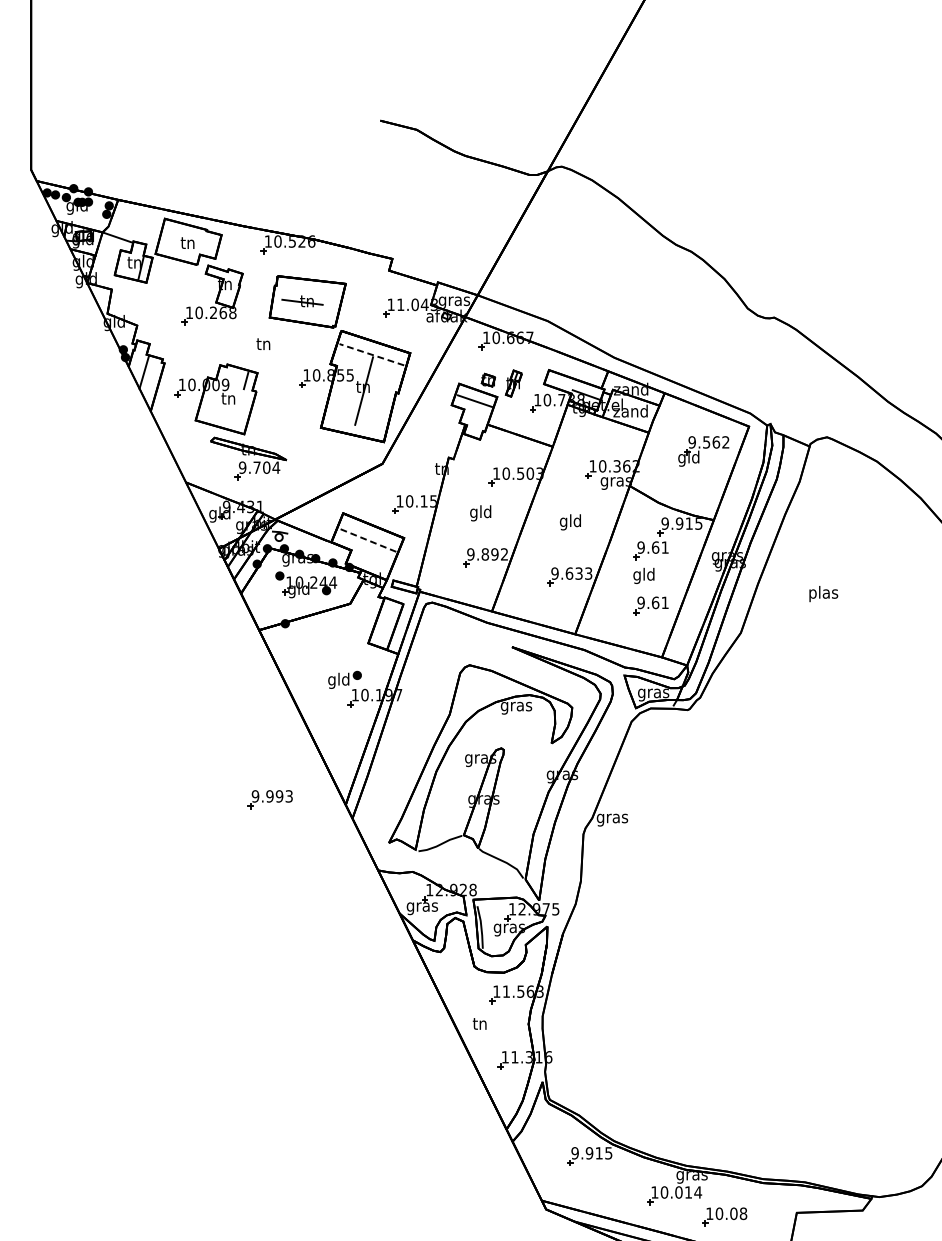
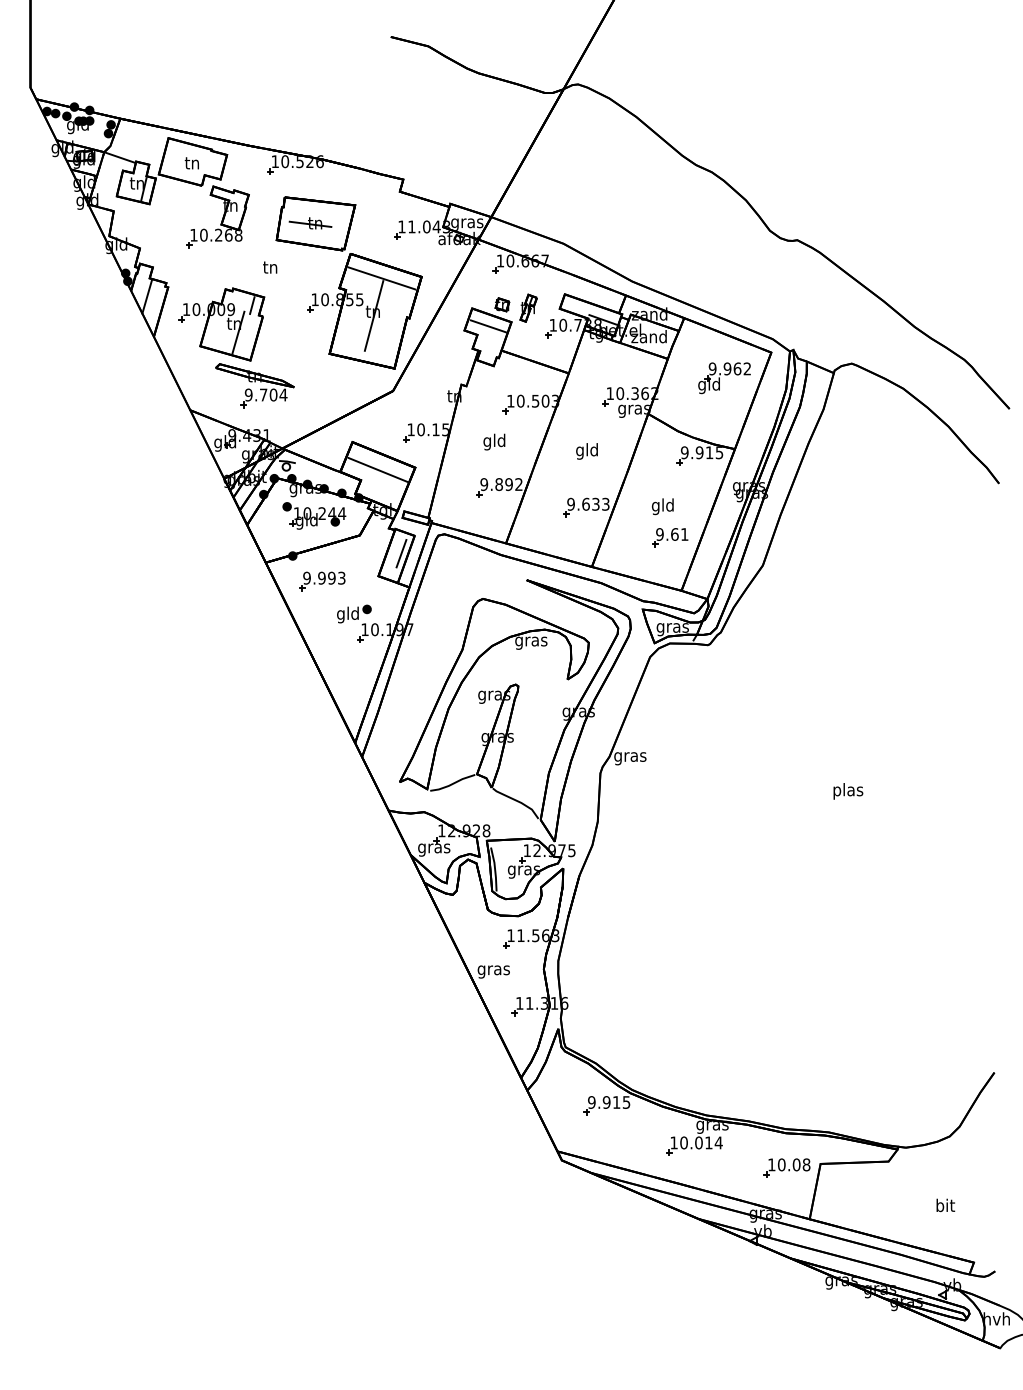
line: (371, 354) -> (381, 278), dashed -> solid
line: (232, 407) -> (238, 332), added
text: (706, 441) -> (727, 368), 9.562 -> 9.962
line: (367, 539) -> (377, 469), dashed -> solid
part: (651, 550) -> (670, 480), removed
text: (823, 594) -> (848, 791), moved
line: (390, 621) -> (401, 553), added
part: (270, 799) -> (322, 581), moved
text: (479, 1025) -> (493, 970), tn -> gras
part: (724, 1216) -> (786, 1167), moved

